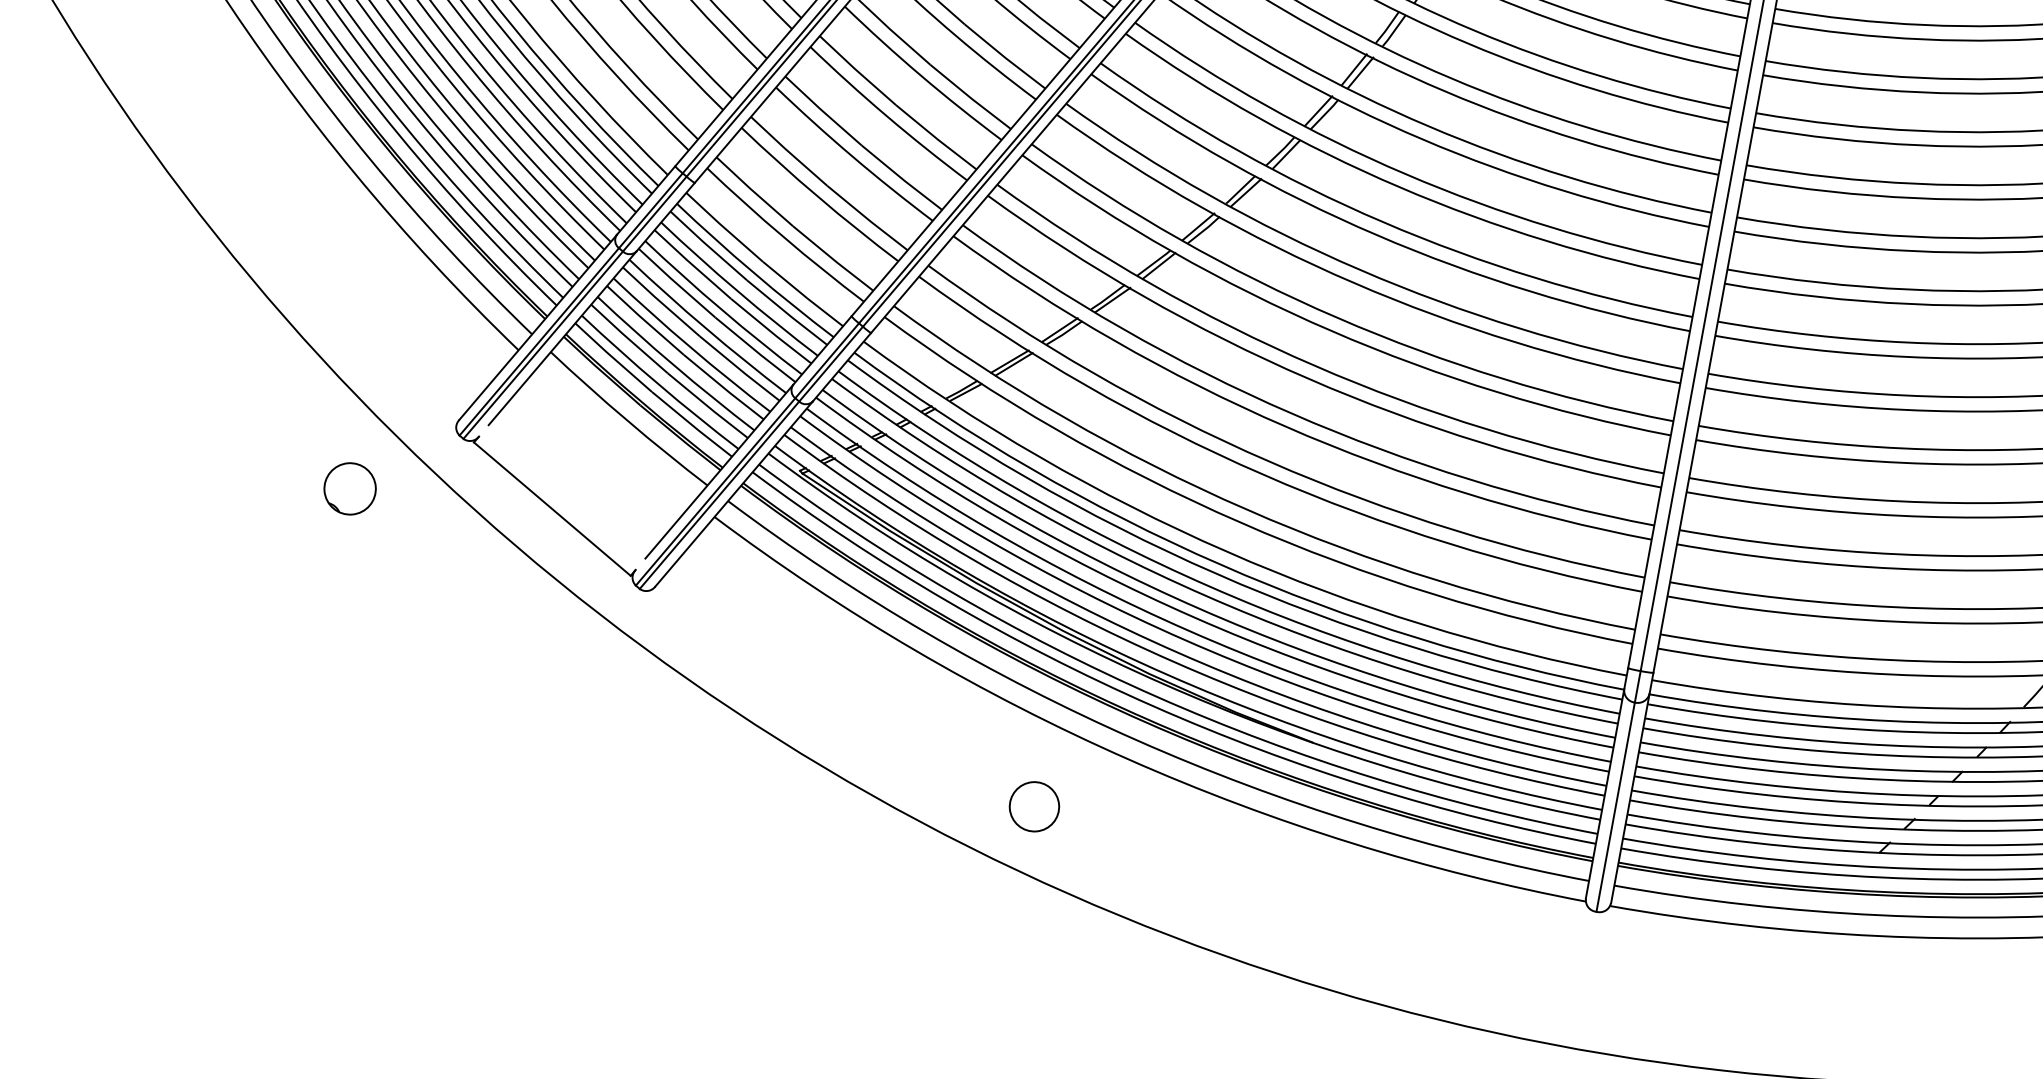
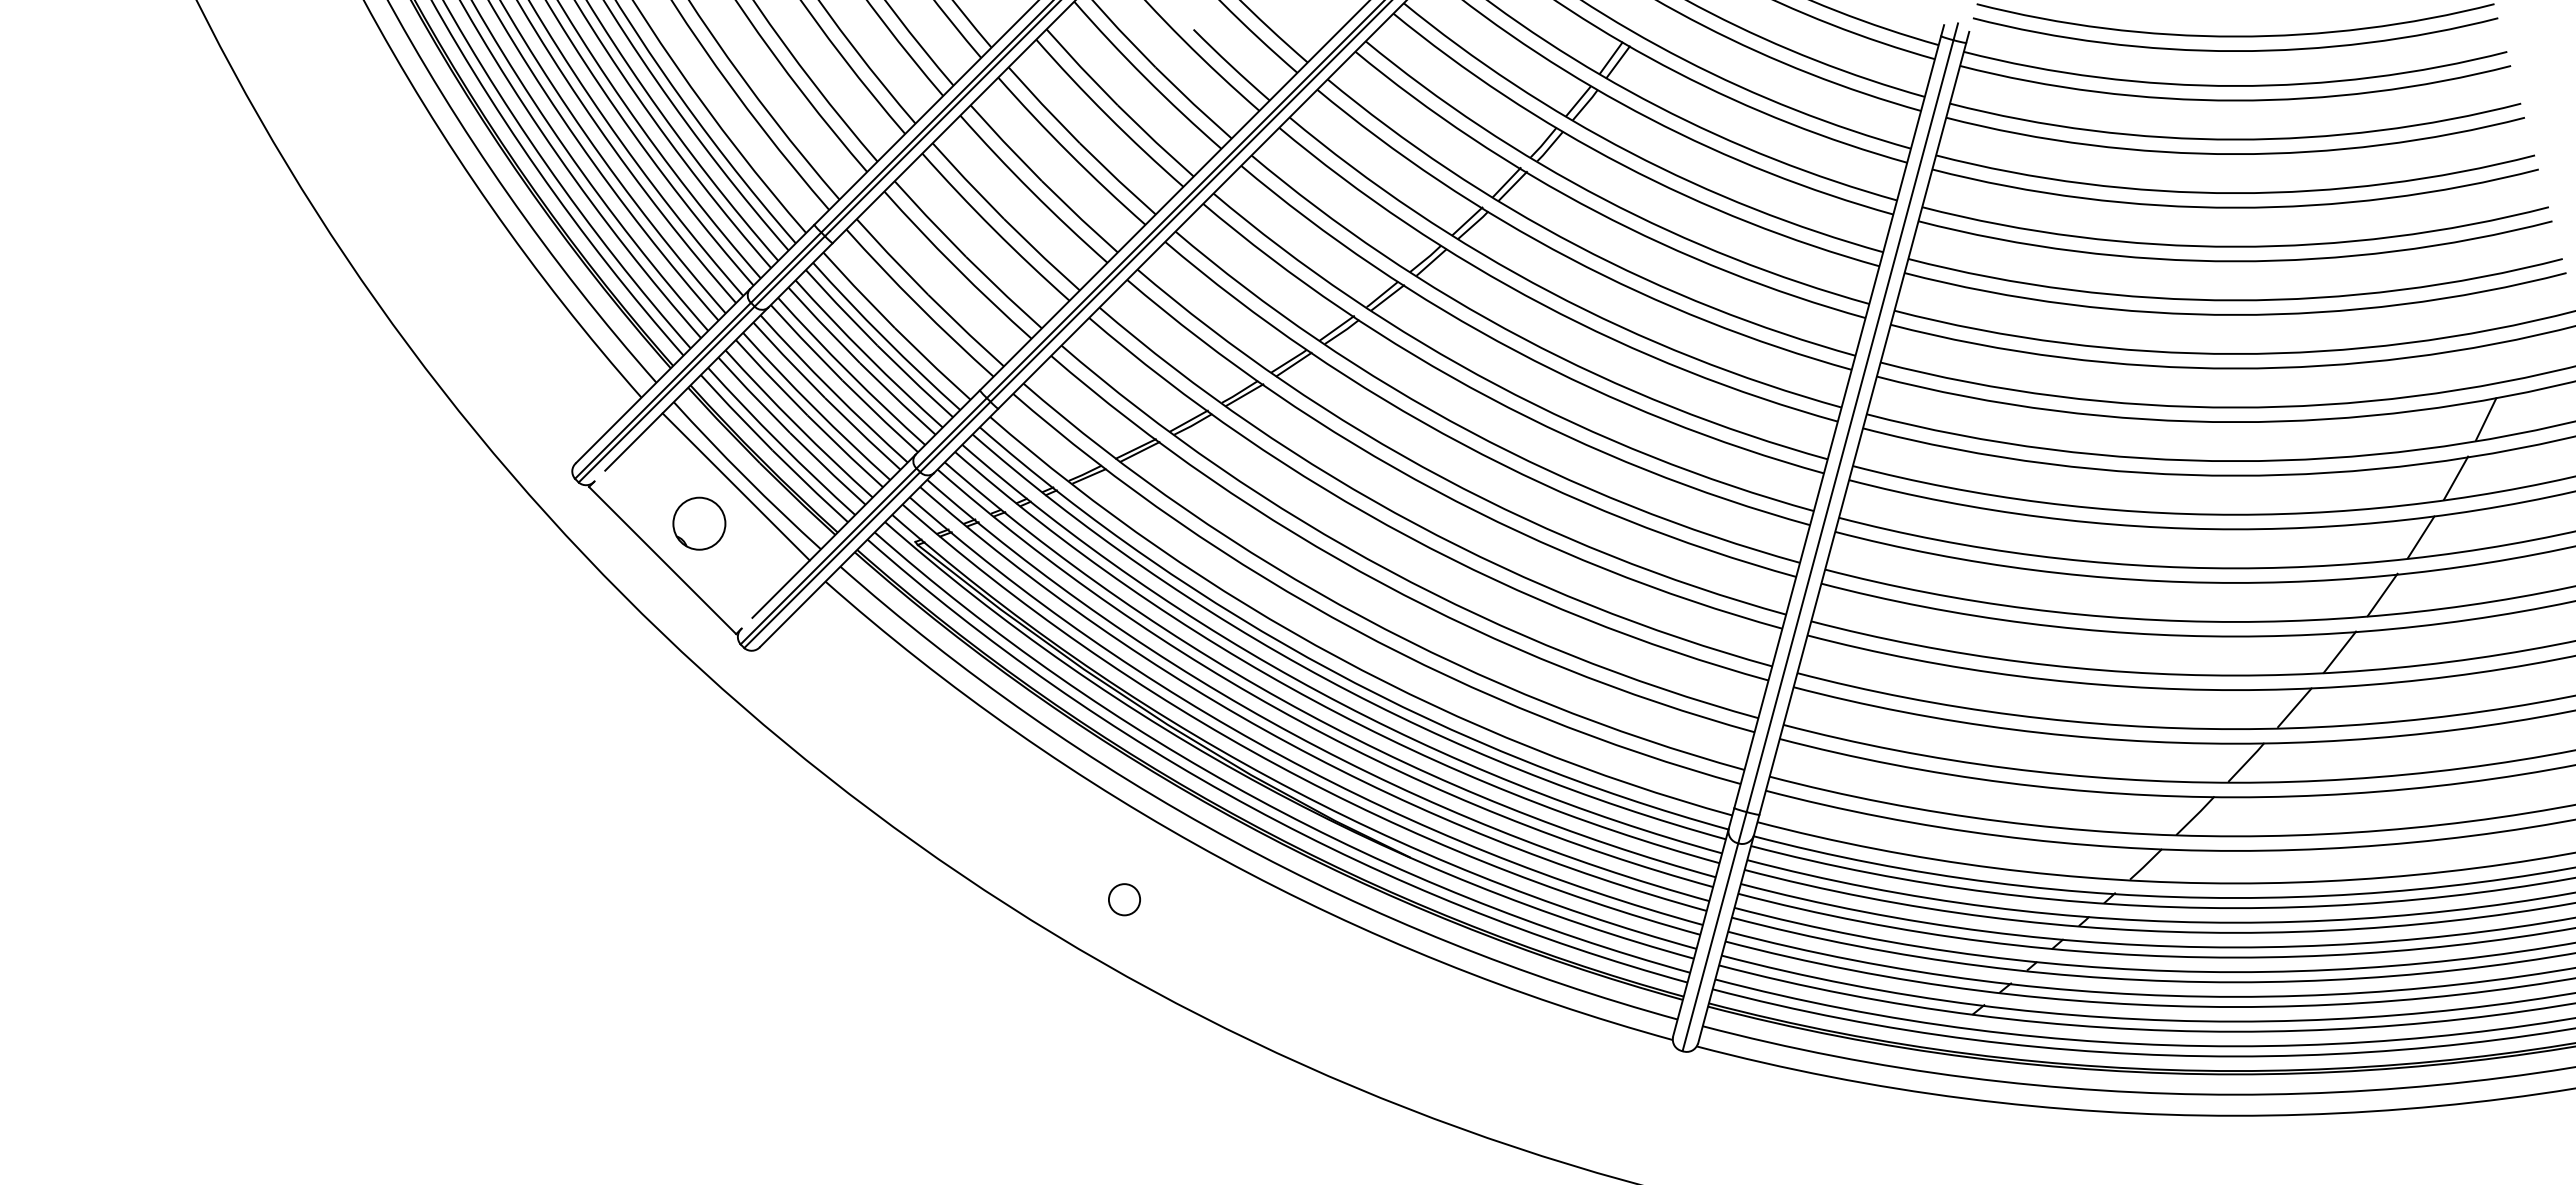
line: (618, 430) -> (735, 486), added
part: (350, 488) -> (699, 523), moved
circle: (1034, 806) -> (1124, 899), size x0.62

